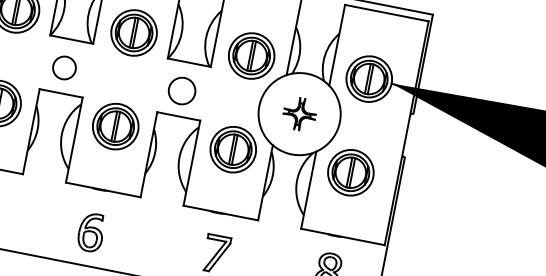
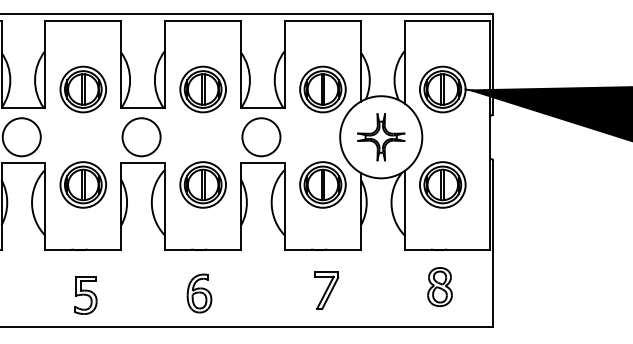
circle: (64, 68) -> (141, 137), size x1.67
circle: (182, 91) -> (261, 137), size x1.43
part: (299, 114) -> (381, 137), size x1.43

